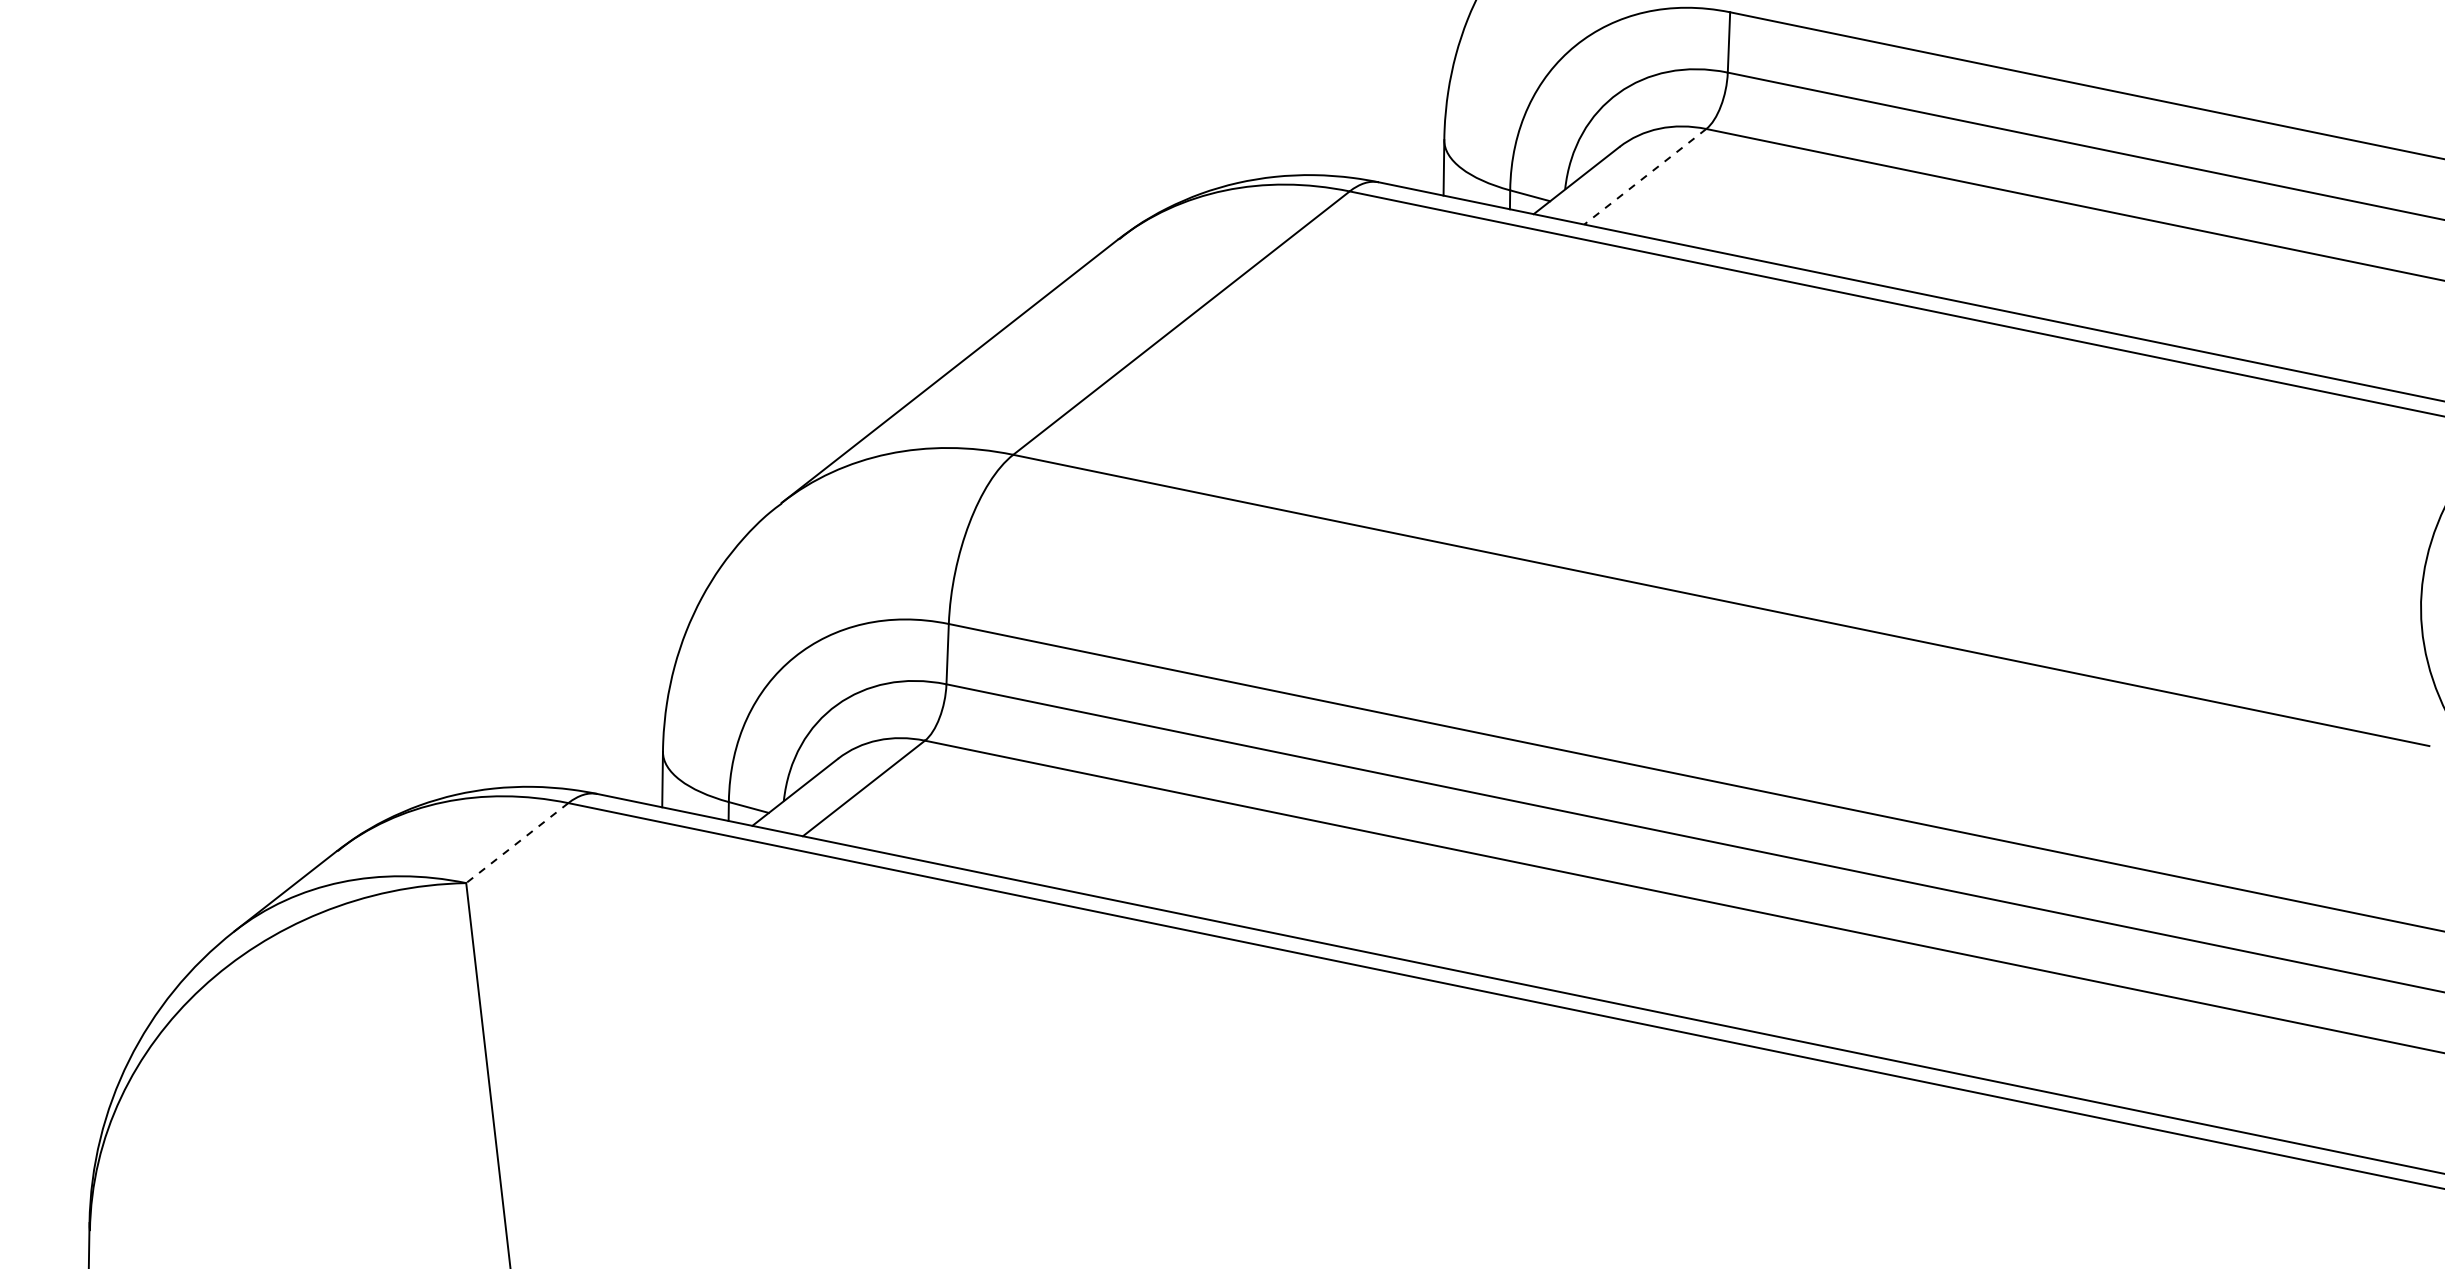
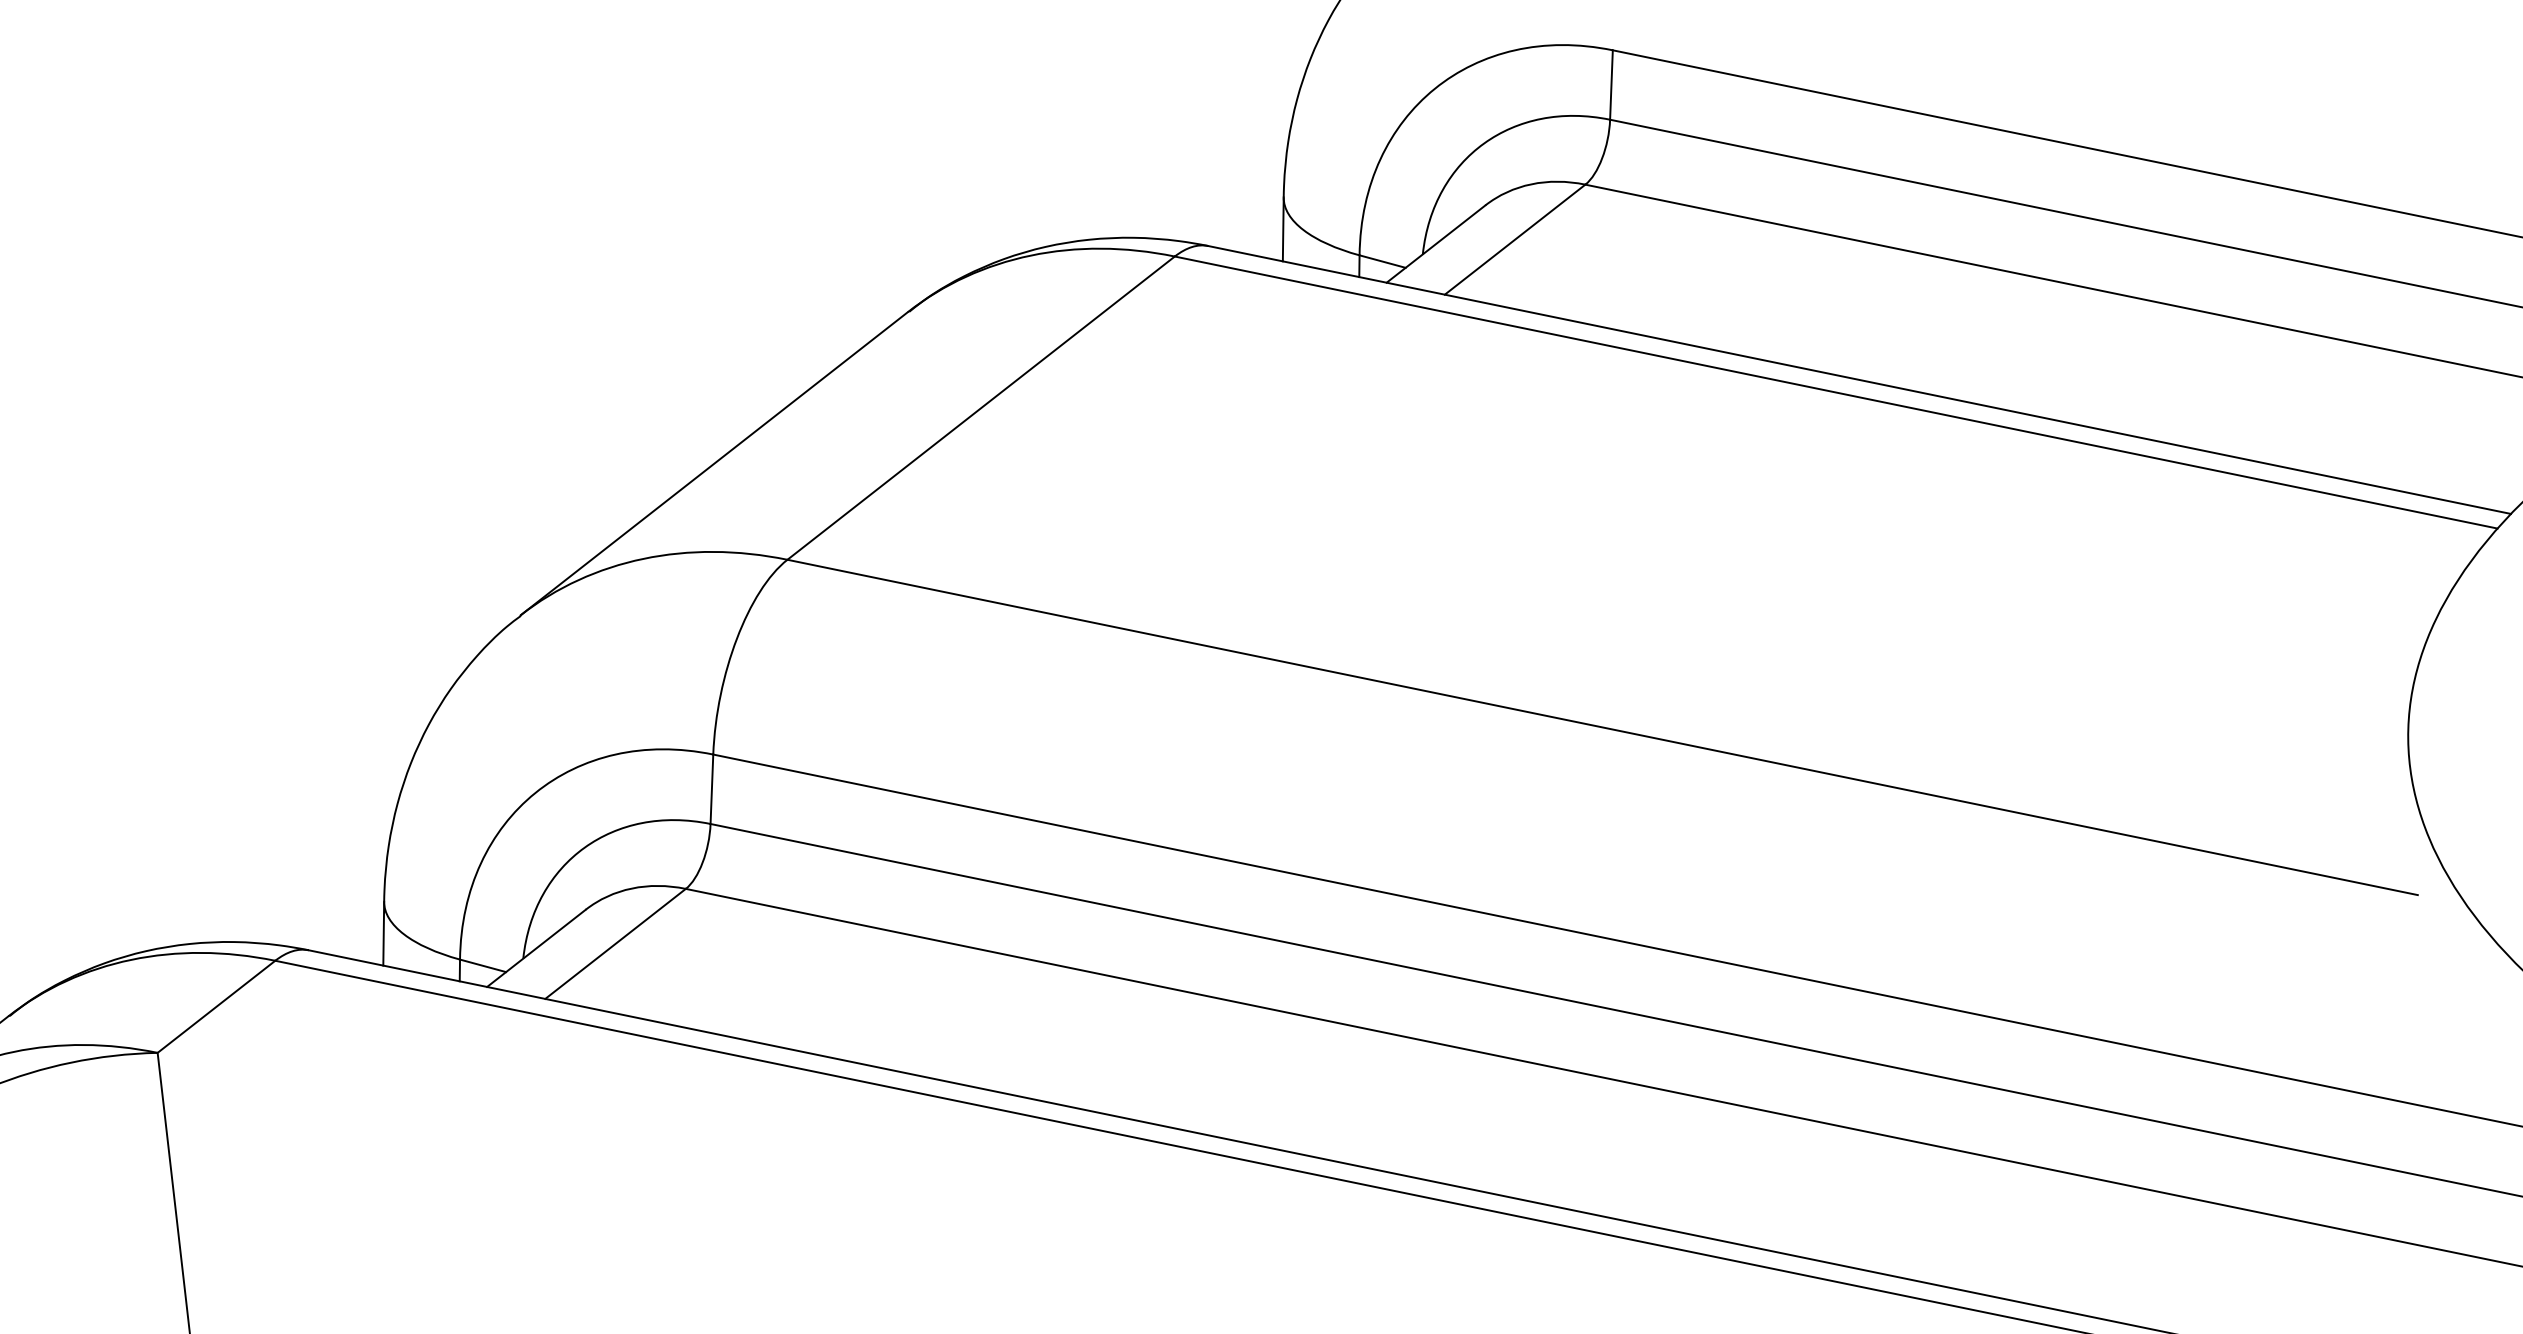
line: (1645, 176) -> (1515, 239), dashed -> solid
line: (517, 843) -> (216, 1007), dashed -> solid

